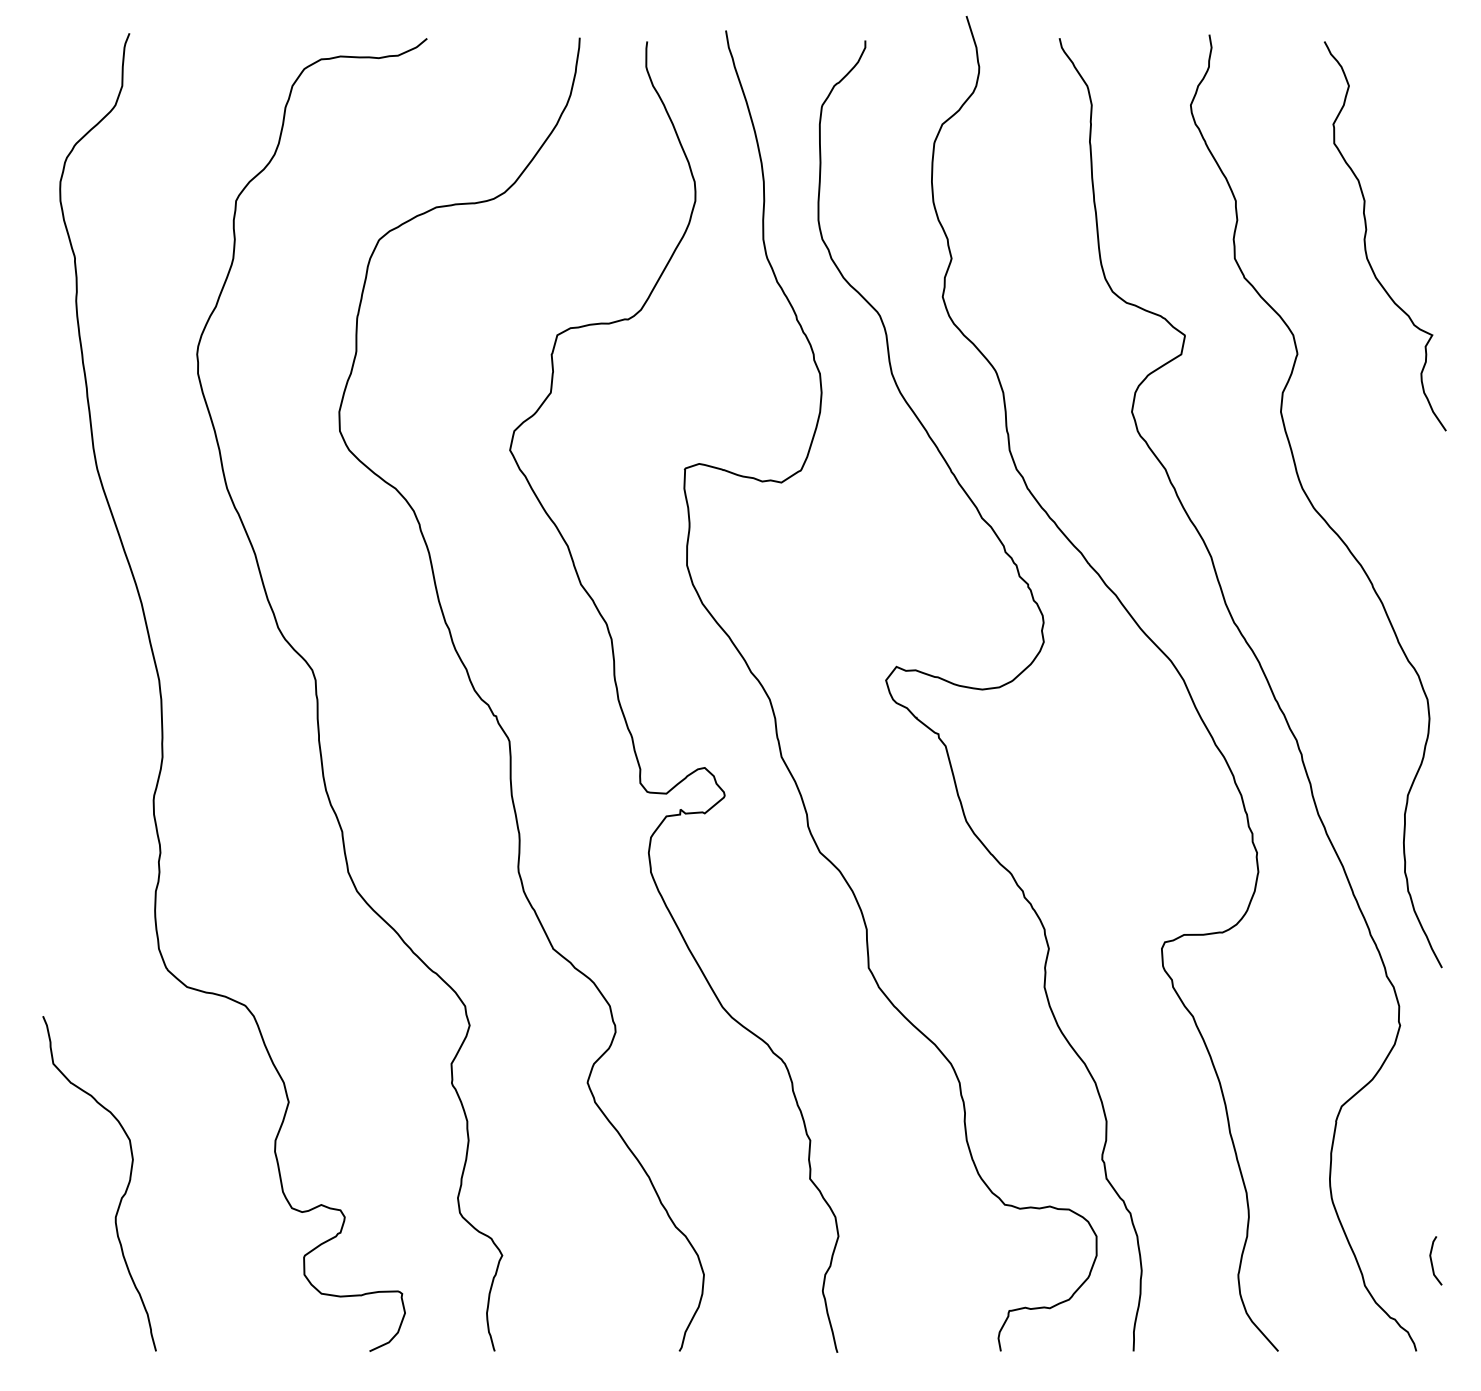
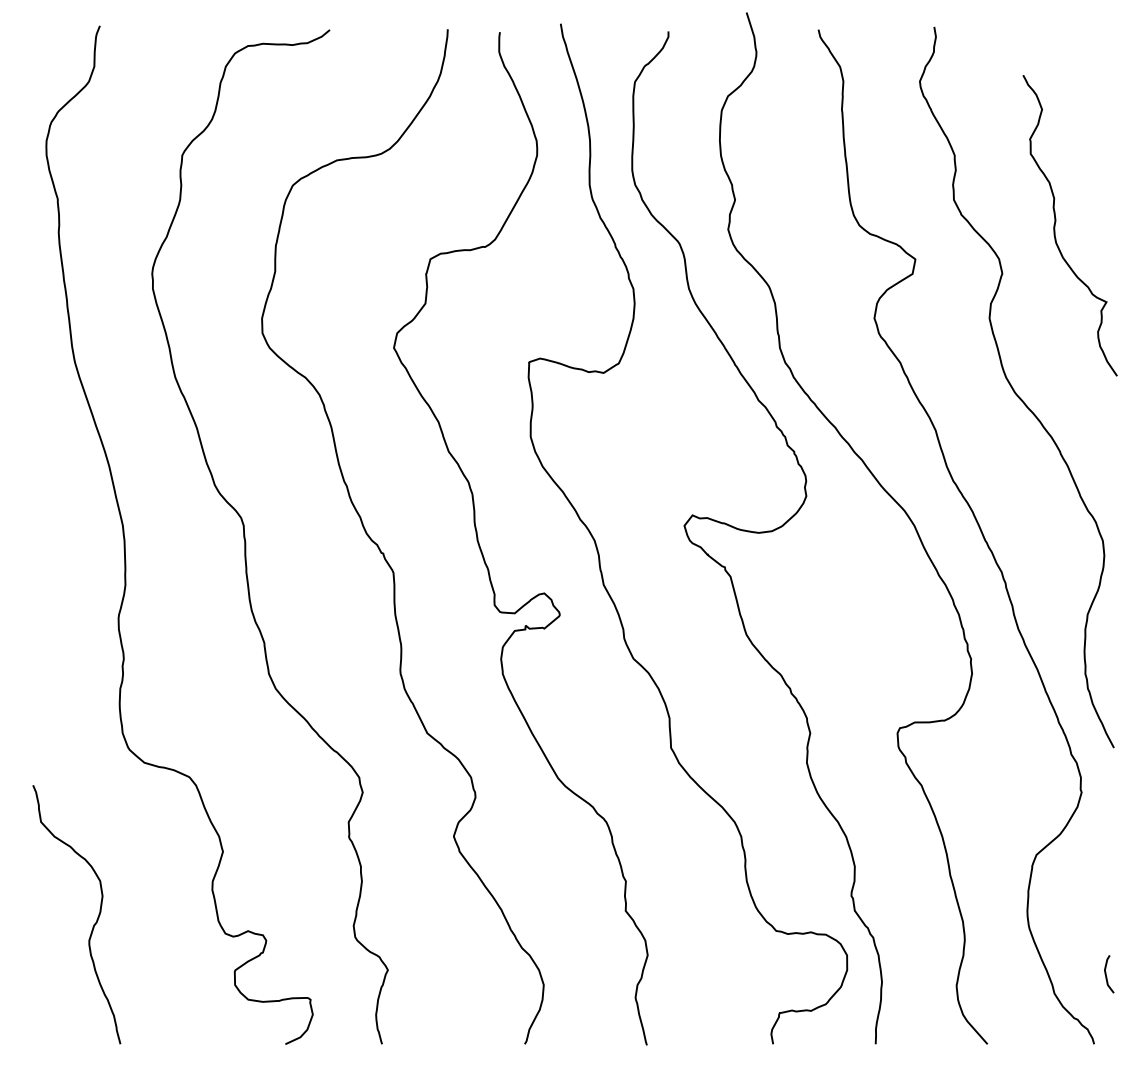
curve: (1367, 232) -> (1056, 222), moved

